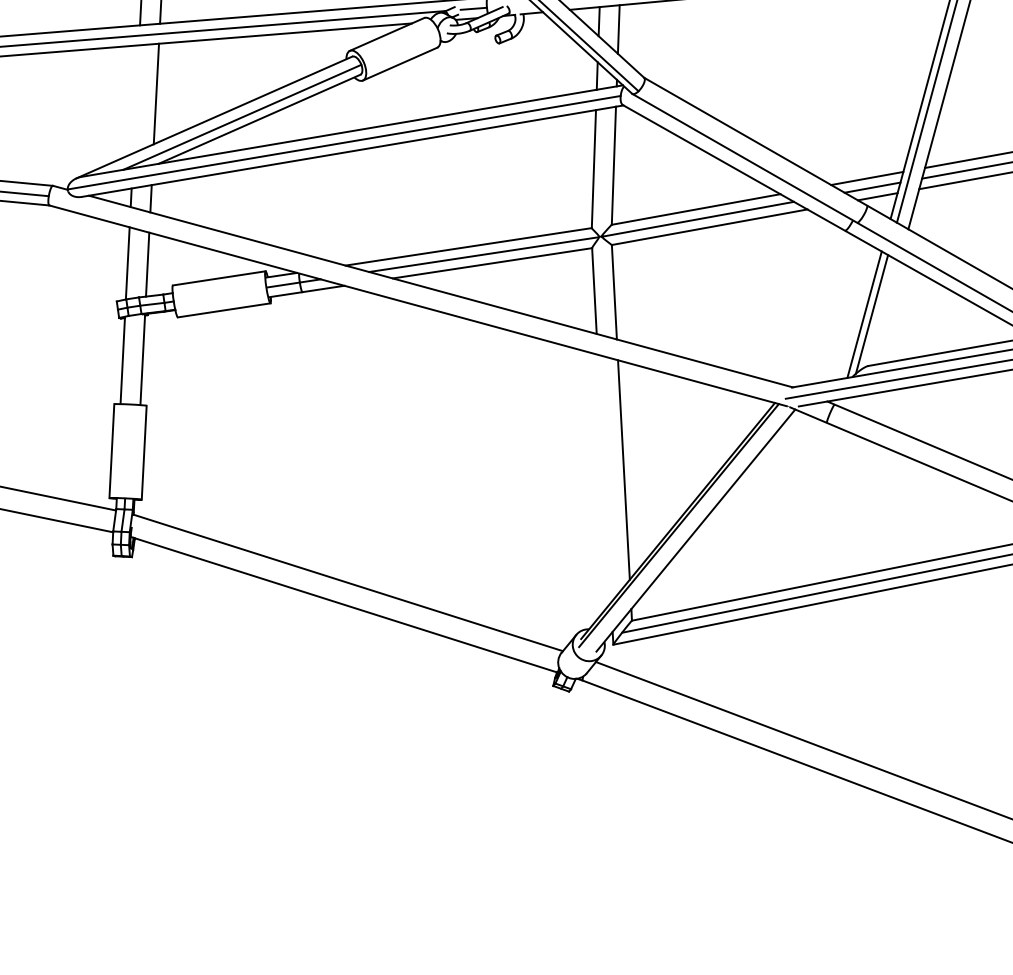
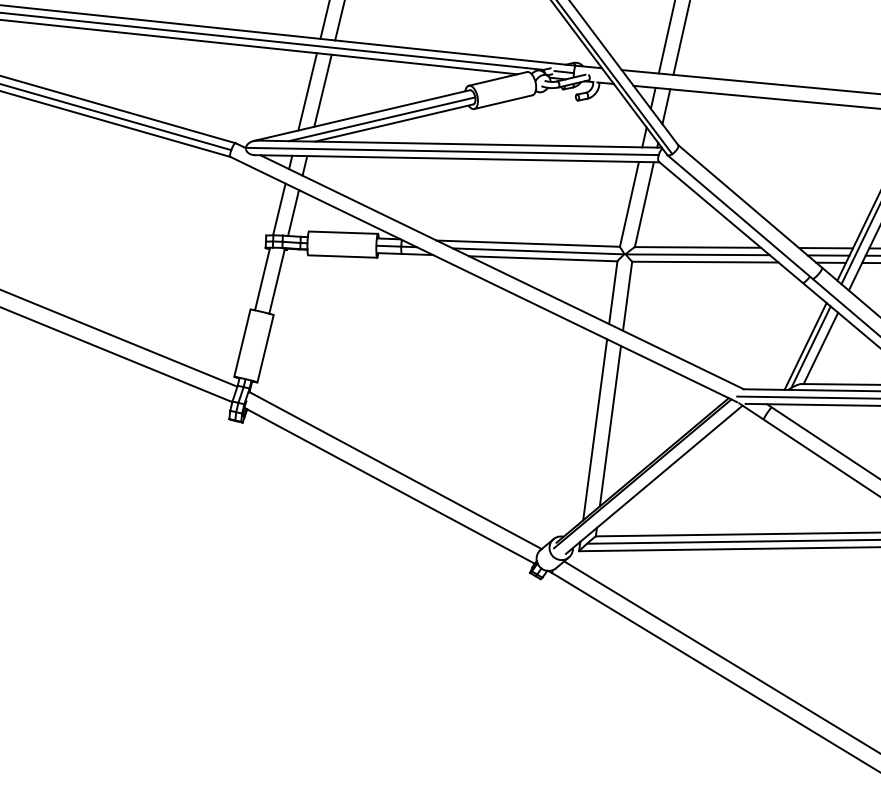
line: (135, 98) -> (307, 91), added
line: (884, 313) -> (820, 348), added
line: (604, 478) -> (595, 429), added

